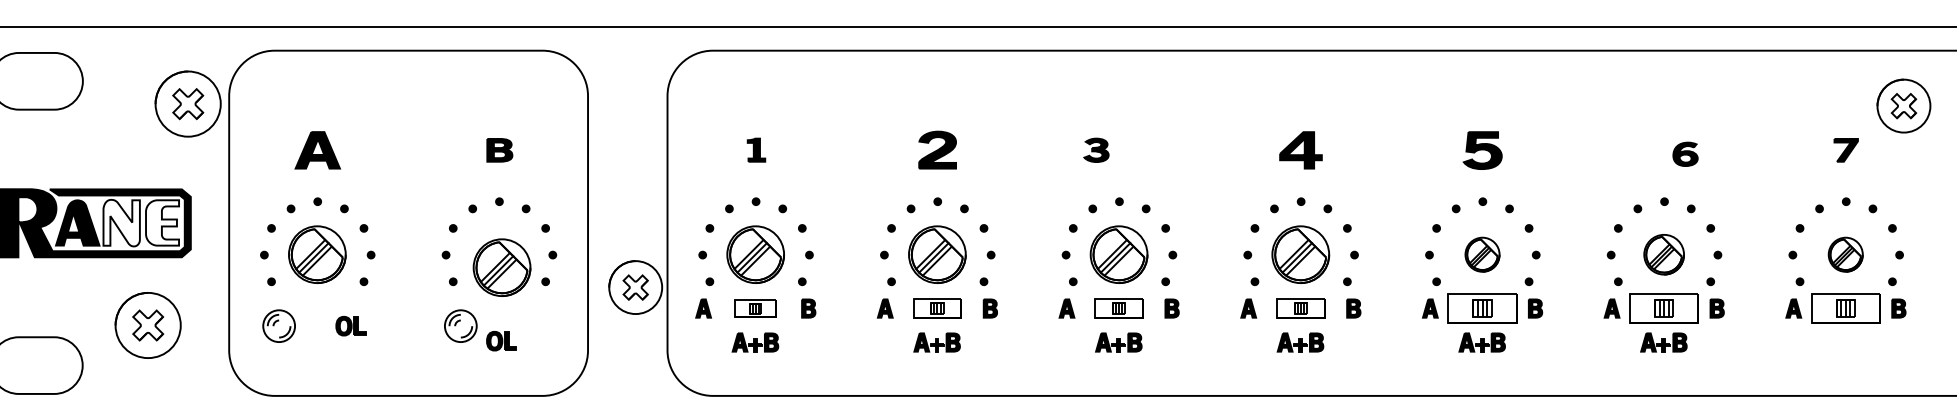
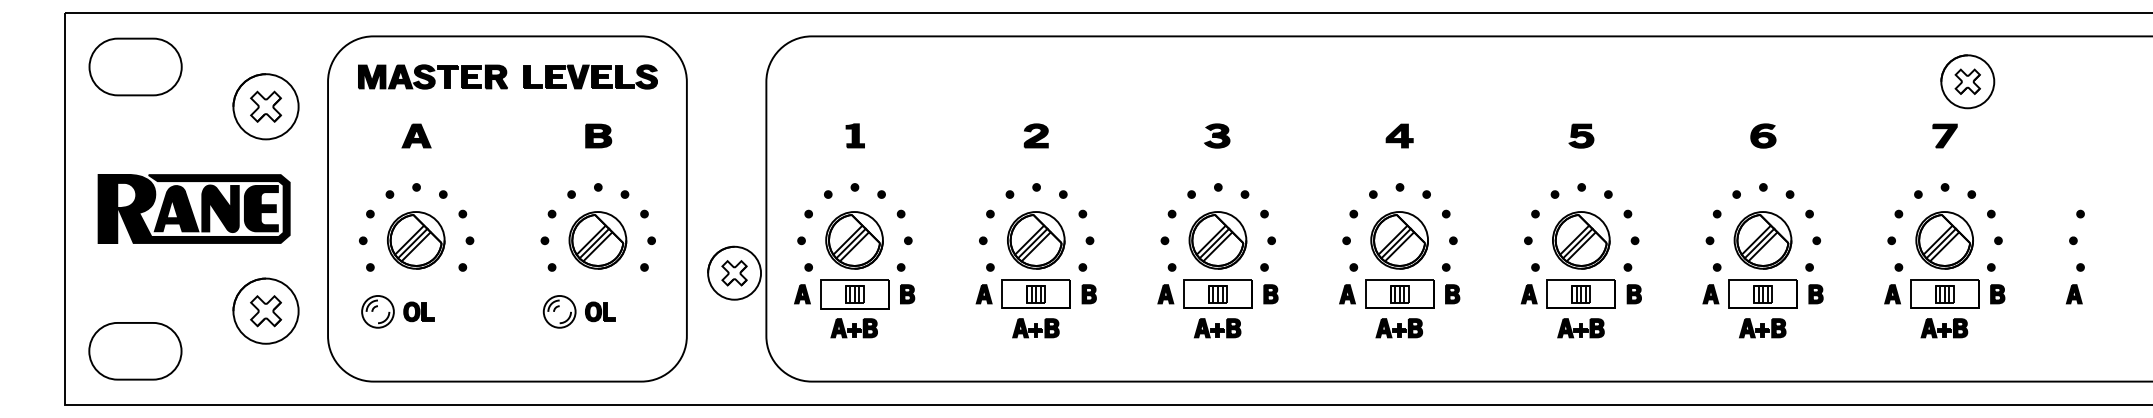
part: (408, 90) -> (507, 76), added
part: (187, 103) -> (265, 106), moved
part: (1903, 105) -> (1967, 81), moved
part: (317, 149) -> (416, 135), size x0.62
part: (936, 149) -> (1035, 135), size x0.62
part: (1096, 149) -> (1217, 135), moved
part: (1300, 149) -> (1399, 135), size x0.62
part: (1482, 149) -> (1581, 135), size x0.62
part: (1685, 153) -> (1763, 135), moved
fill: (121, 222) -> (220, 208), added
fill: (161, 222) -> (260, 208), added
part: (1482, 254) -> (1581, 240), size x1.67
part: (1663, 254) -> (1762, 240), size x1.43
part: (1845, 254) -> (1944, 240), size x1.67
part: (501, 267) -> (597, 240), moved
part: (936, 307) -> (1035, 293), size x1.43
part: (1118, 307) -> (1217, 293), size x1.43
part: (1300, 307) -> (1399, 293), size x1.43
part: (755, 308) -> (854, 294), size x1.67
part: (147, 324) -> (265, 310), moved
part: (350, 325) -> (418, 311), moved
part: (501, 340) -> (600, 311), moved
part: (1845, 342) -> (1944, 328), added

